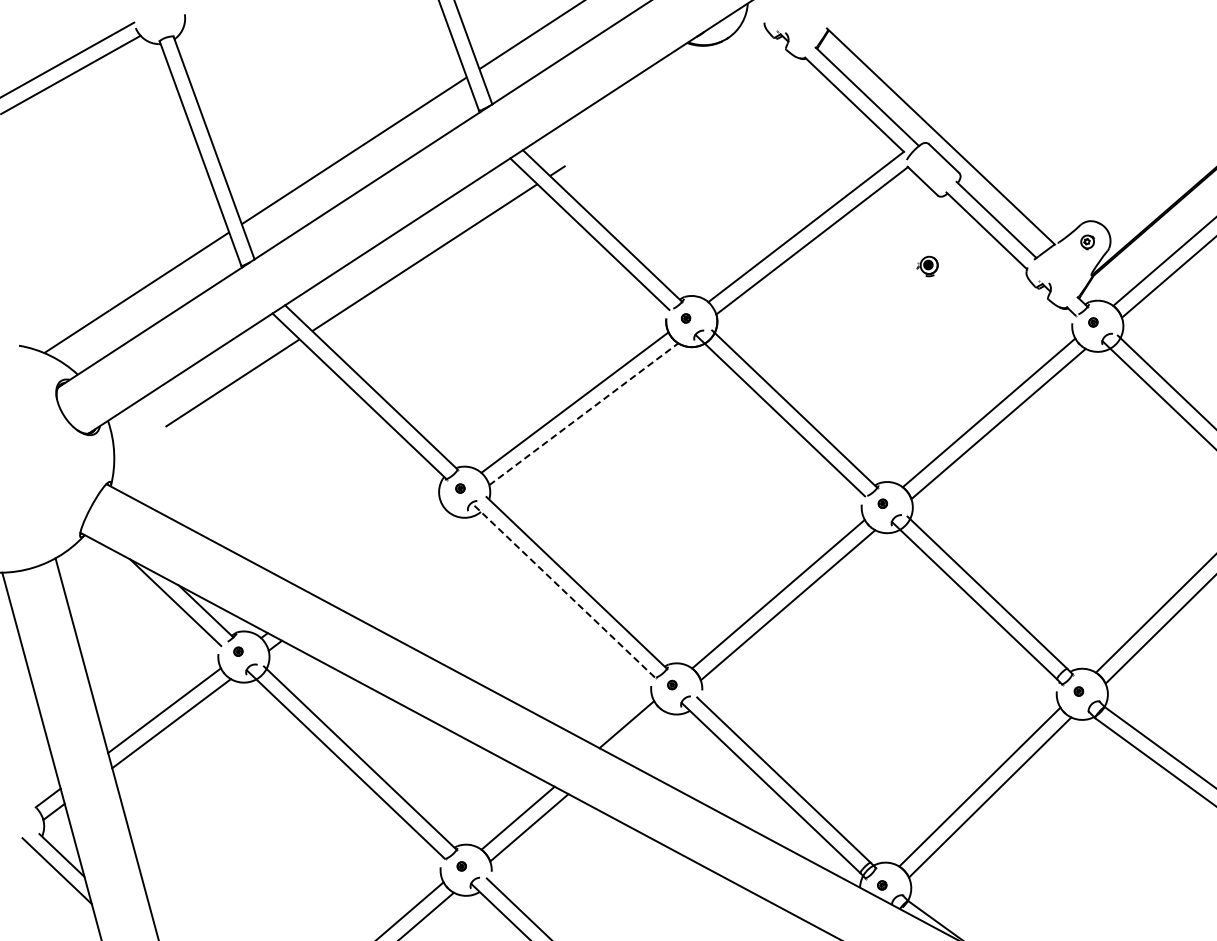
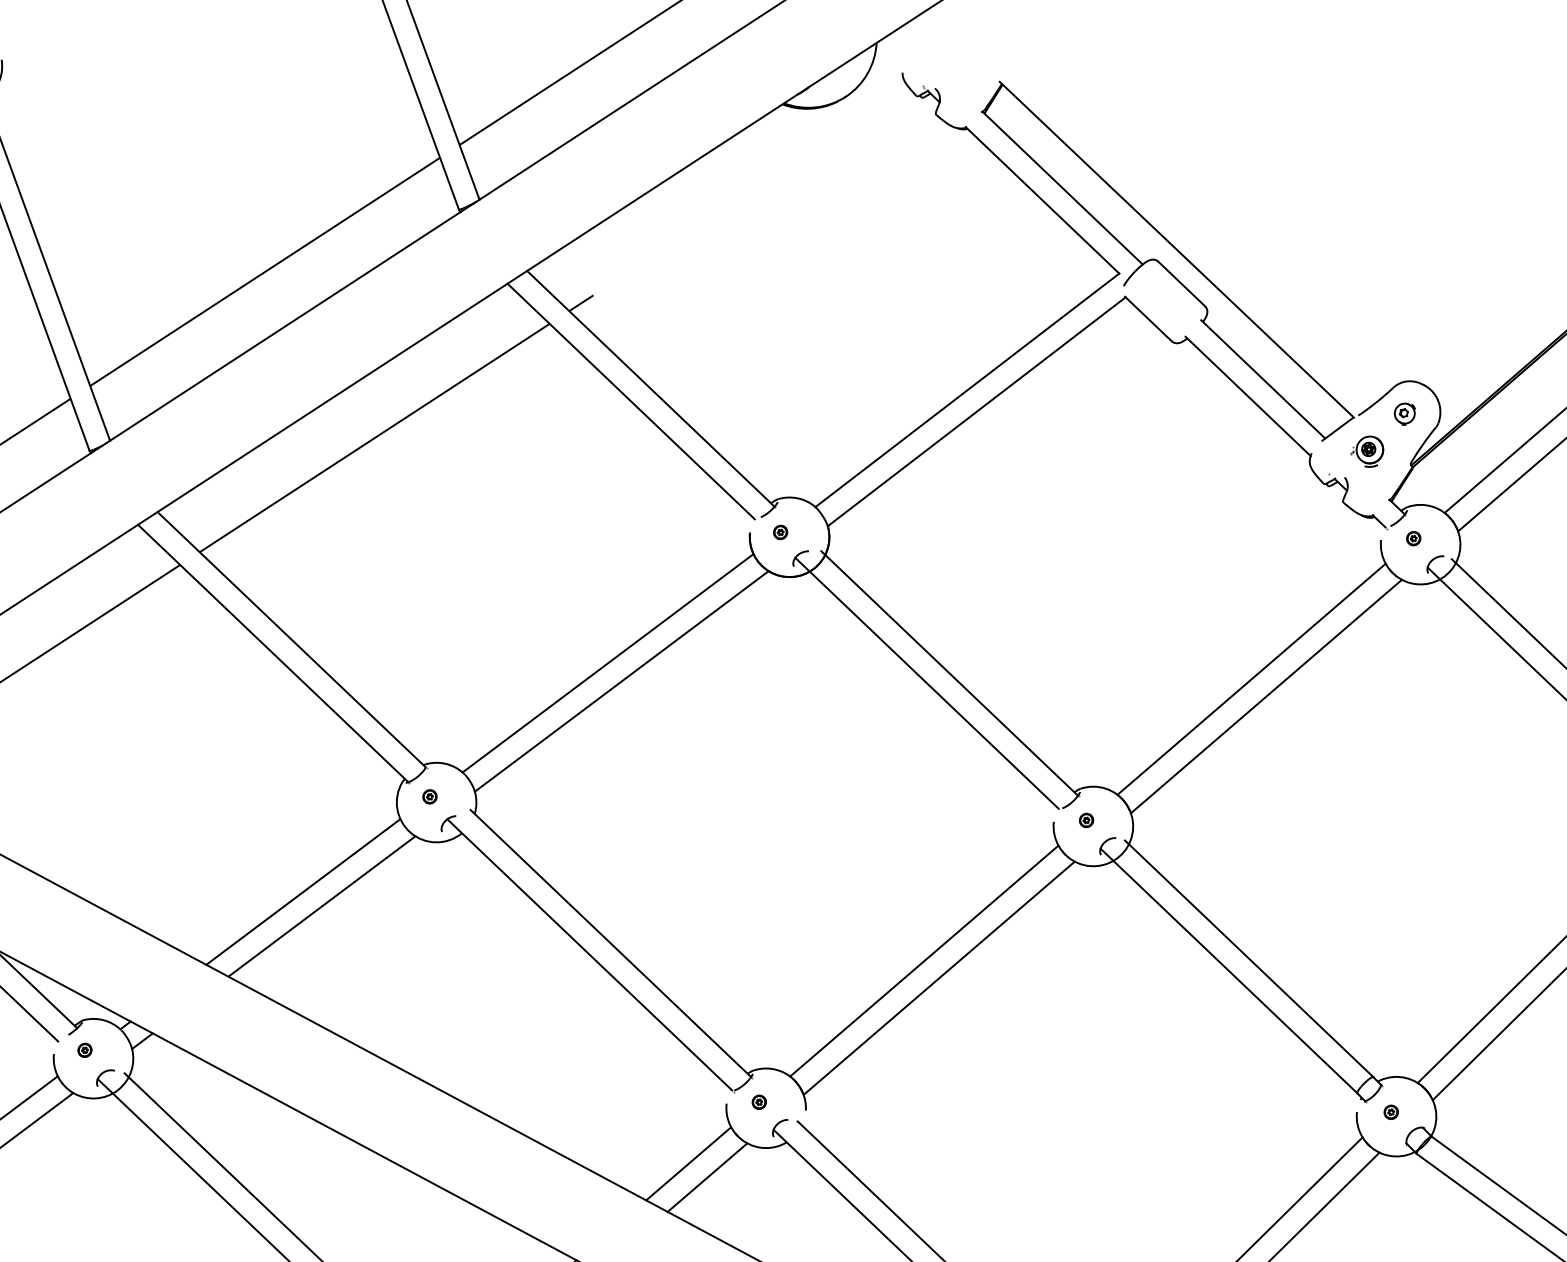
part: (927, 266) -> (1367, 451), moved
line: (584, 413) -> (622, 680), dashed -> solid
line: (378, 549) -> (302, 891), added
line: (390, 558) -> (321, 905), added
line: (563, 590) -> (590, 955), dashed -> solid
line: (638, 733) -> (706, 1177), added

